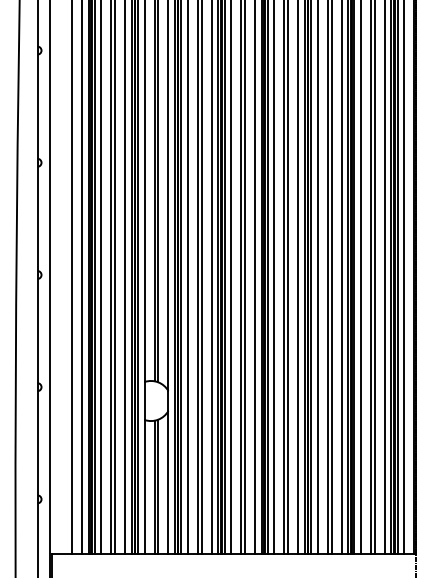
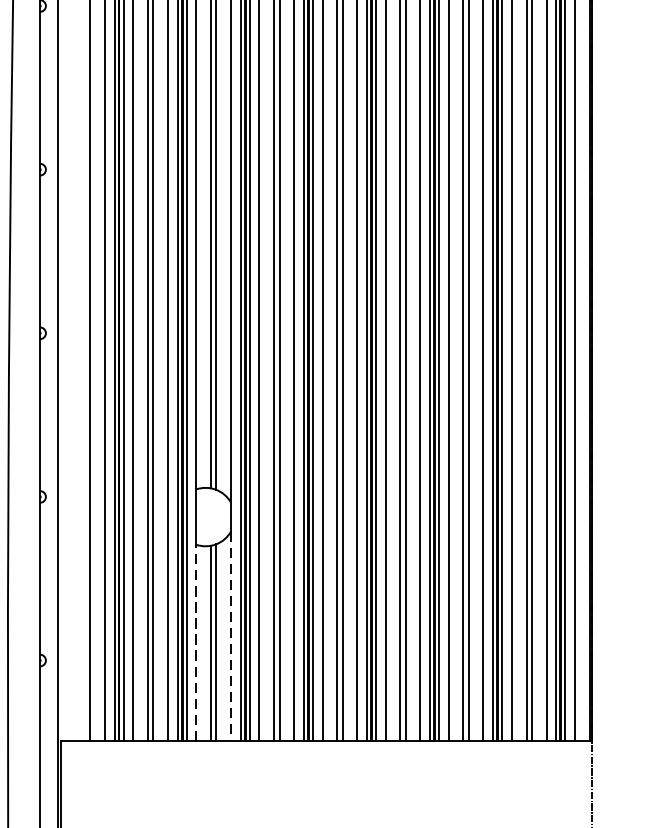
line: (168, 482) -> (231, 635), solid -> dashed
line: (144, 486) -> (196, 641), solid -> dashed

